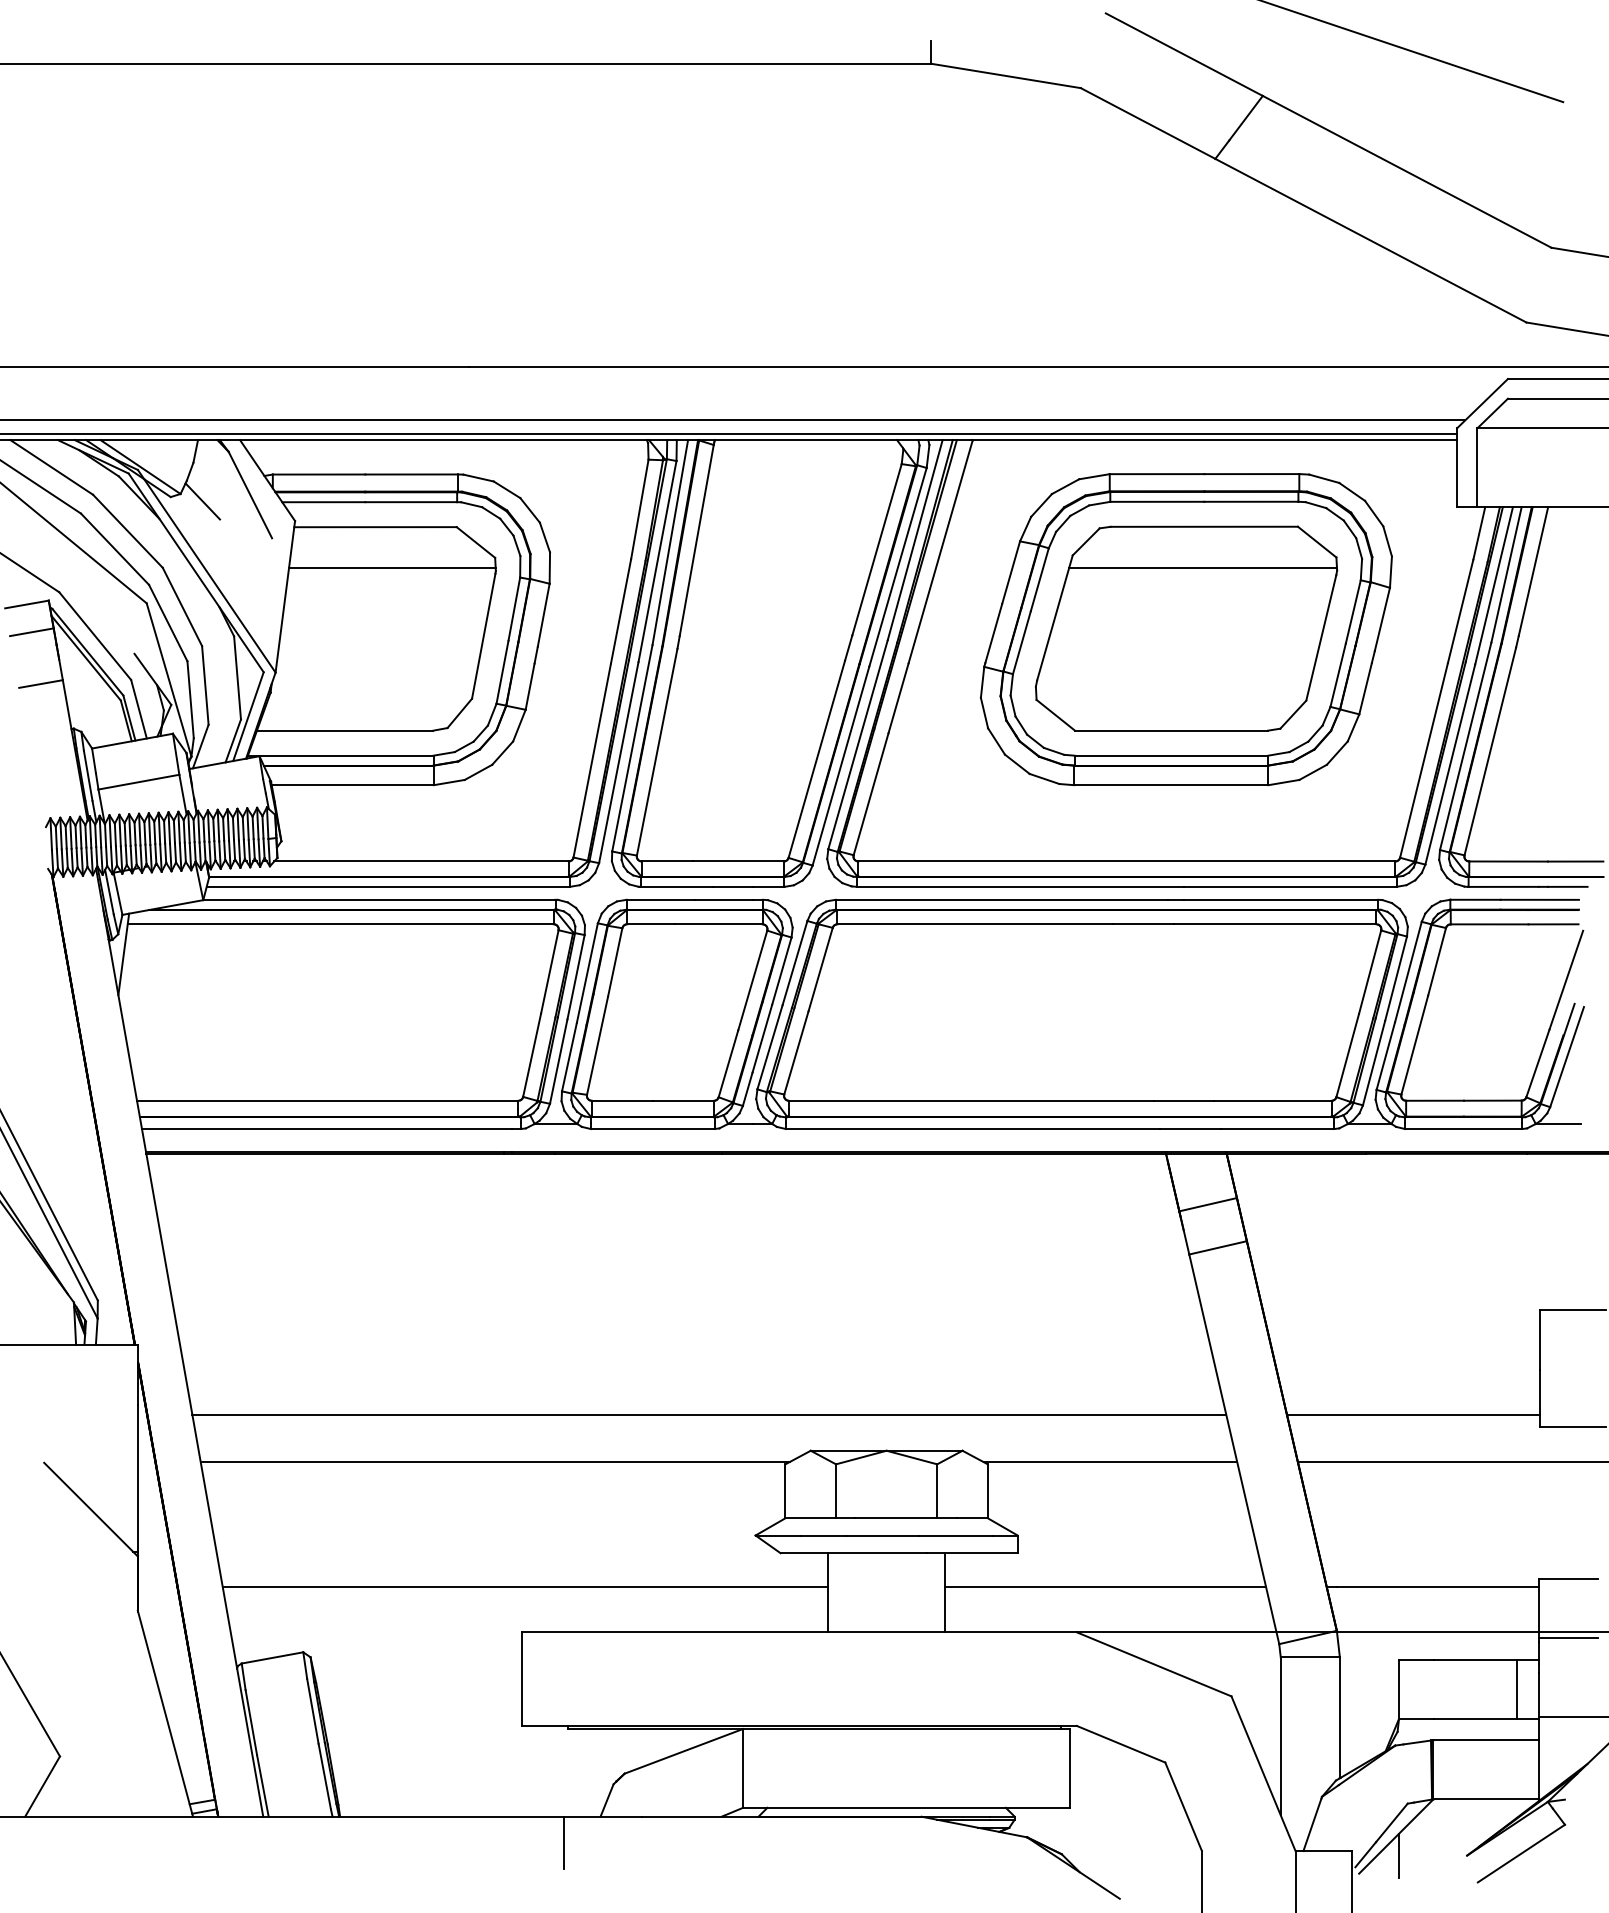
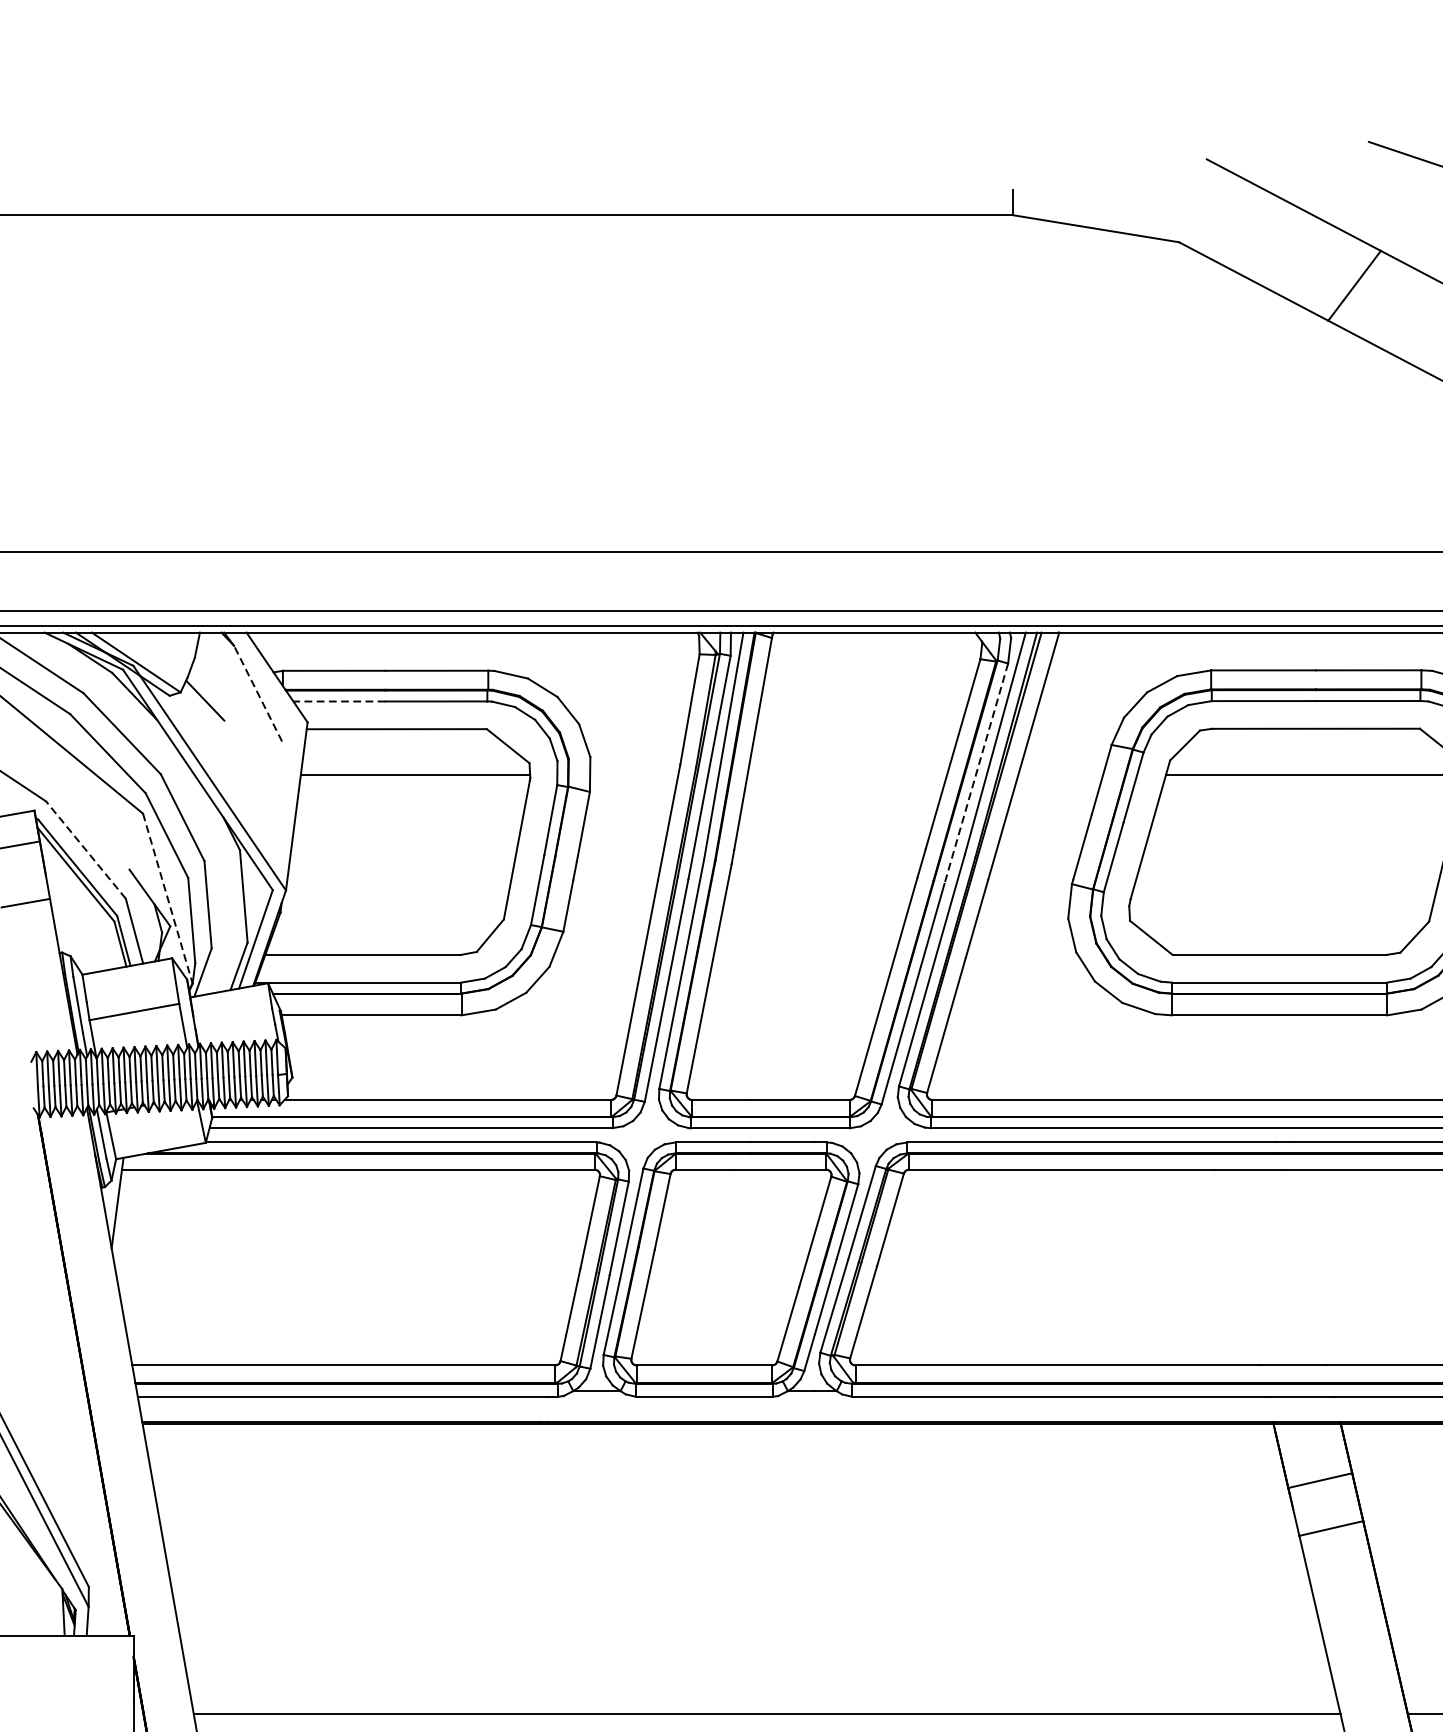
line: (250, 494) -> (258, 692), solid -> dashed
line: (323, 502) -> (339, 701), solid -> dashed
line: (897, 567) -> (975, 773), solid -> dashed
line: (95, 636) -> (86, 850), solid -> dashed
line: (169, 679) -> (168, 898), solid -> dashed

